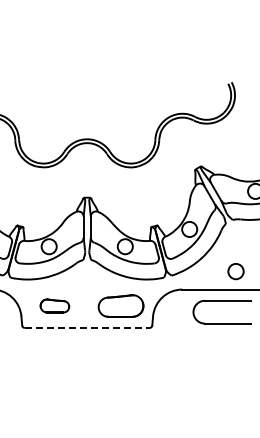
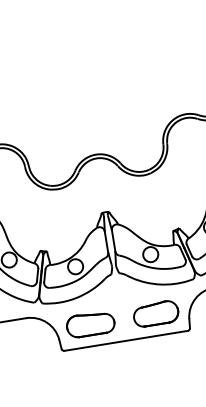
part: (54, 305) -> (90, 323), size x1.67
line: (87, 327) -> (126, 340), dashed -> solid

